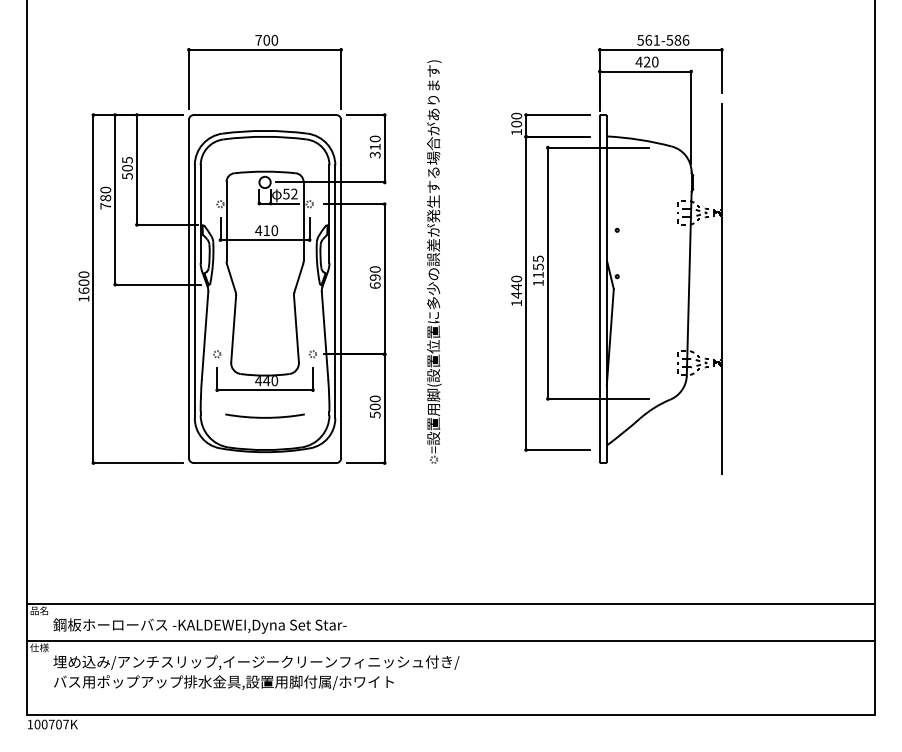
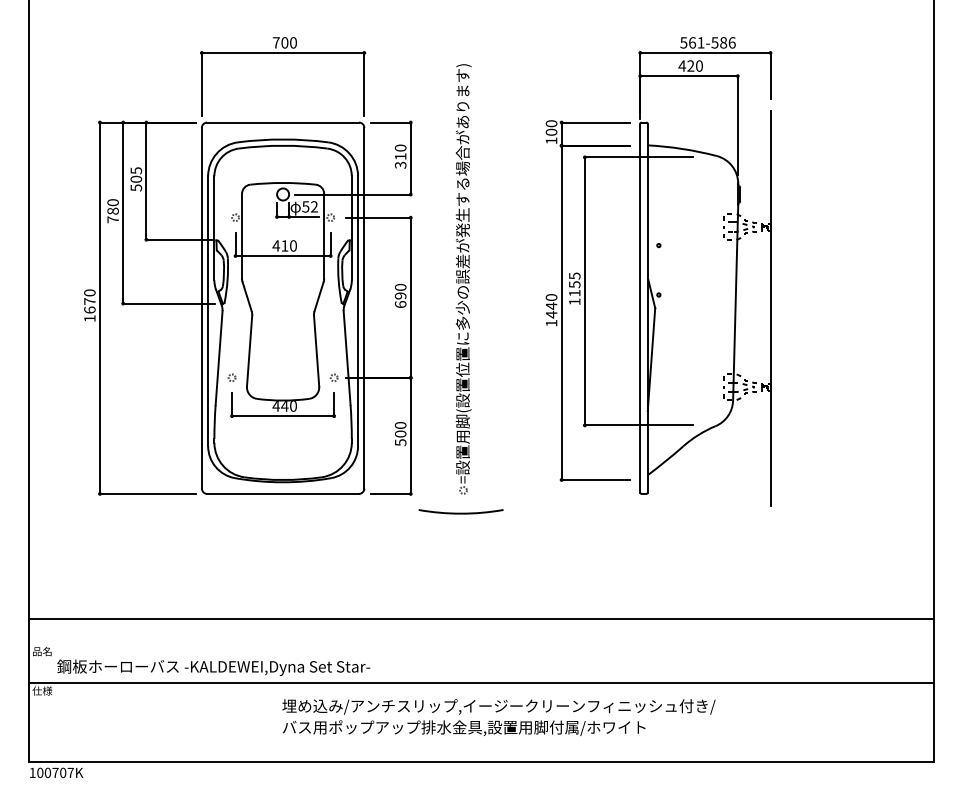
text: (83, 282) -> (89, 301), 1600 -> 1670
arc: (264, 416) -> (460, 512), moved
line: (451, 604) -> (481, 619), moved
text: (256, 672) -> (498, 717), moved

